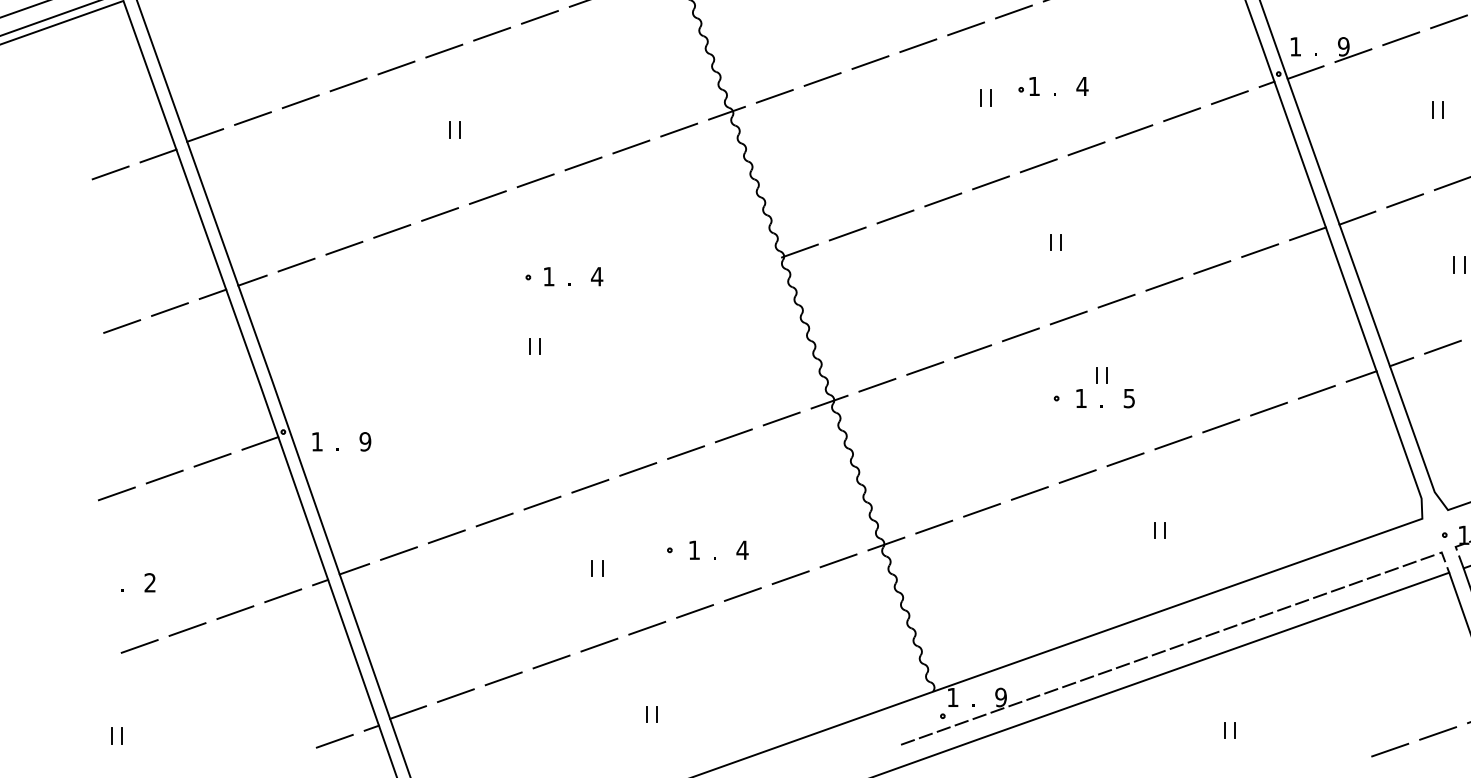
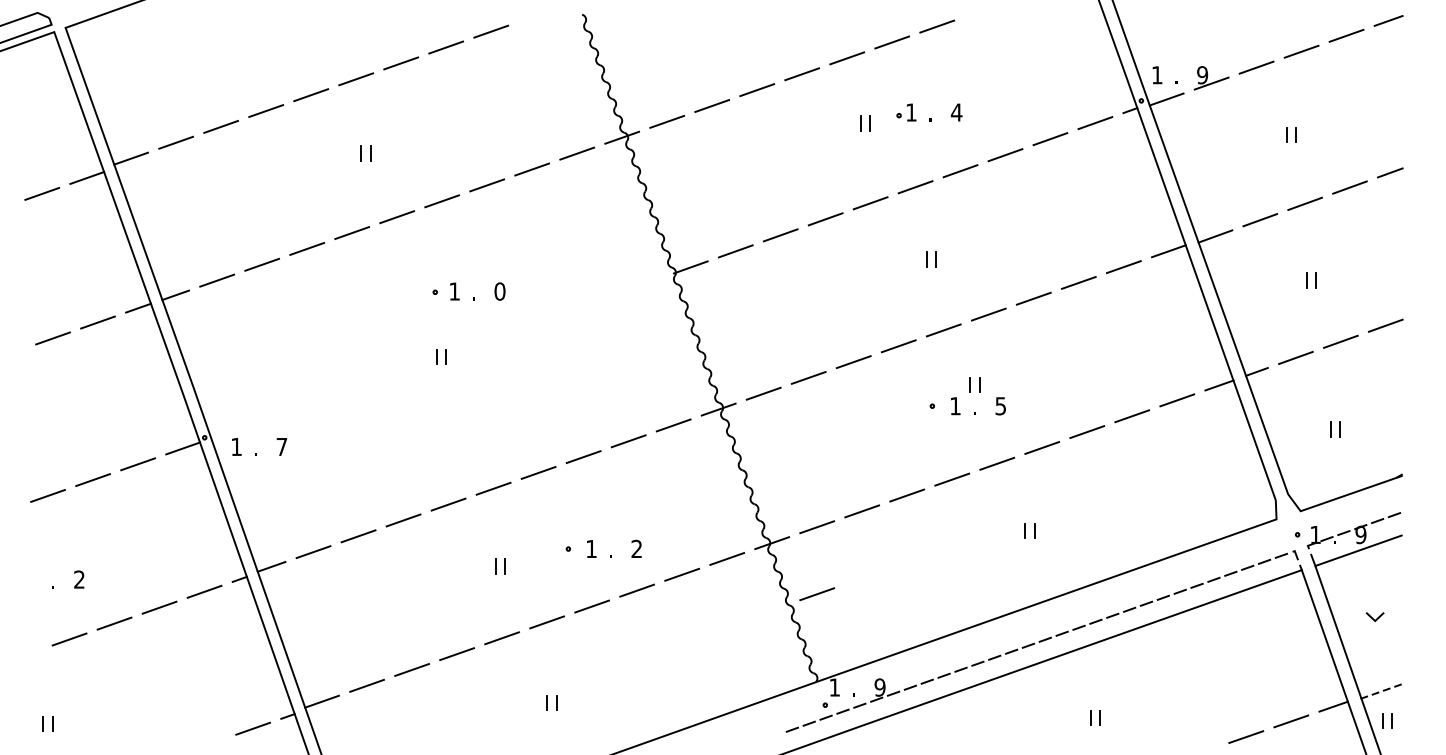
text: (596, 276) -> (499, 291), 4 -> 0
text: (364, 441) -> (281, 446), 9 -> 7
text: (742, 549) -> (636, 548), 4 -> 2
line: (934, 598) -> (817, 594), added

